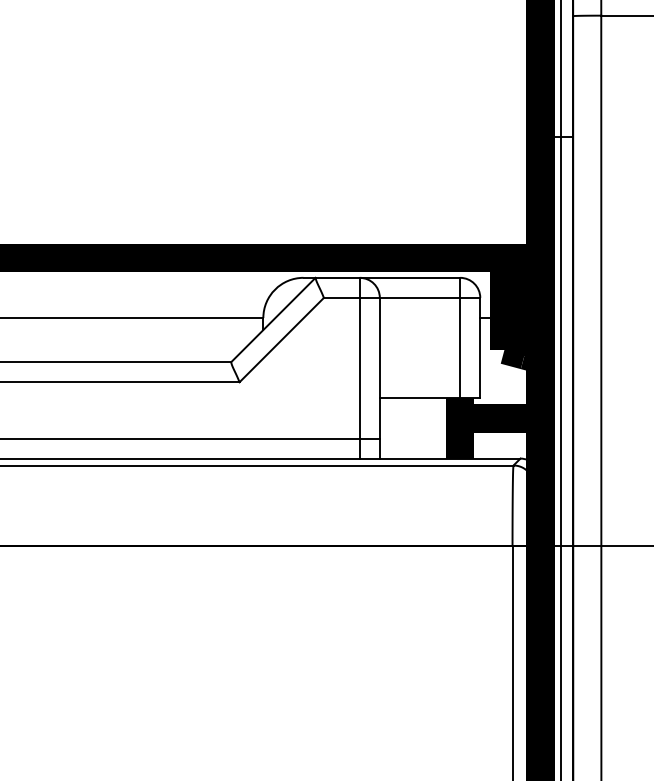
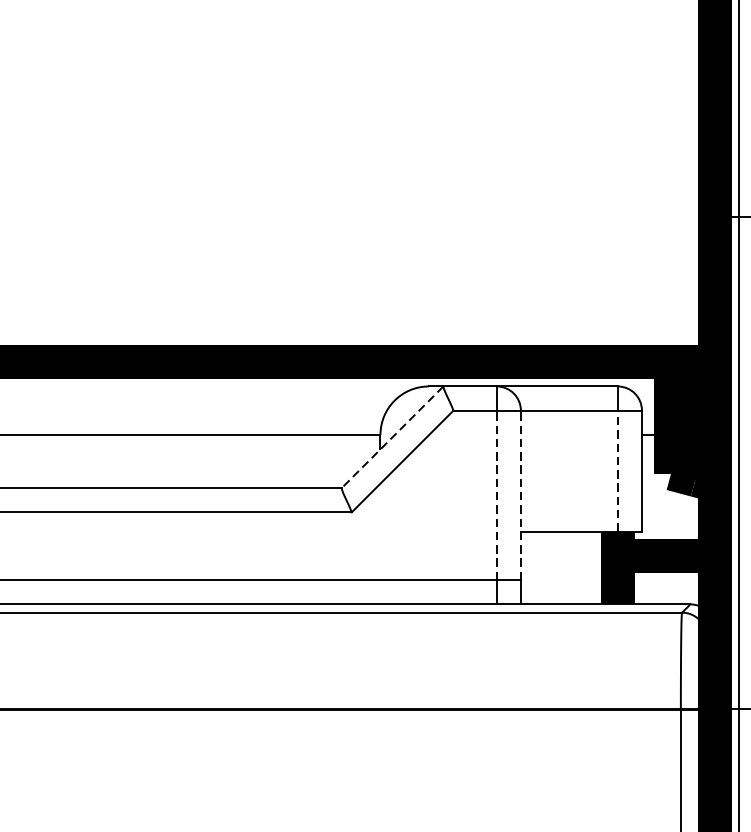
line: (273, 320) -> (392, 437), solid -> dashed
line: (460, 347) -> (618, 470), solid -> dashed
line: (359, 367) -> (496, 494), solid -> dashed
line: (379, 367) -> (520, 494), solid -> dashed

